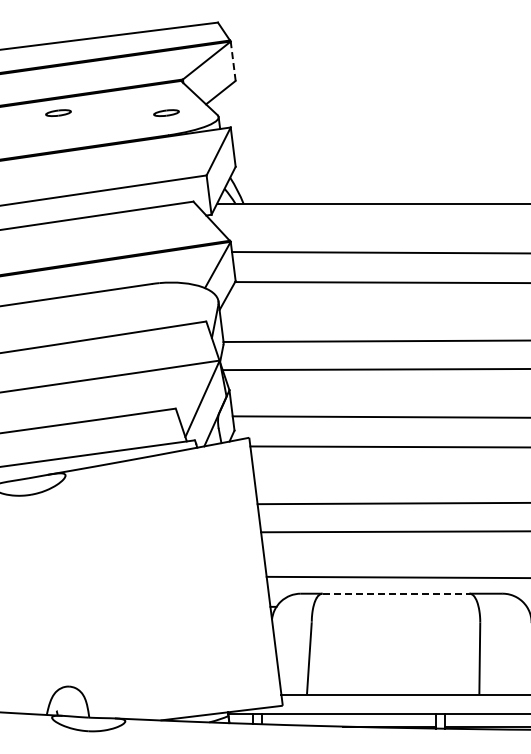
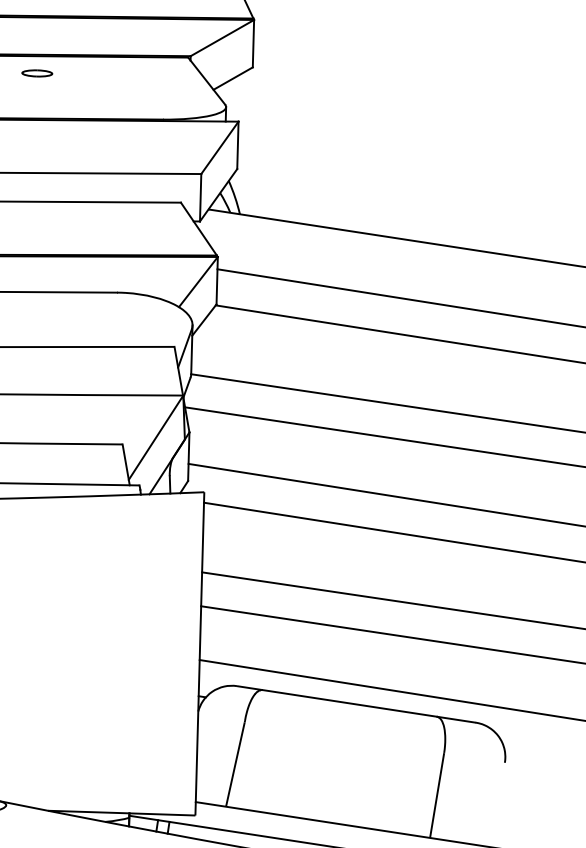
line: (233, 61) -> (253, 44), dashed -> solid
part: (166, 112) -> (165, 92), removed
line: (396, 593) -> (350, 703), dashed -> solid

